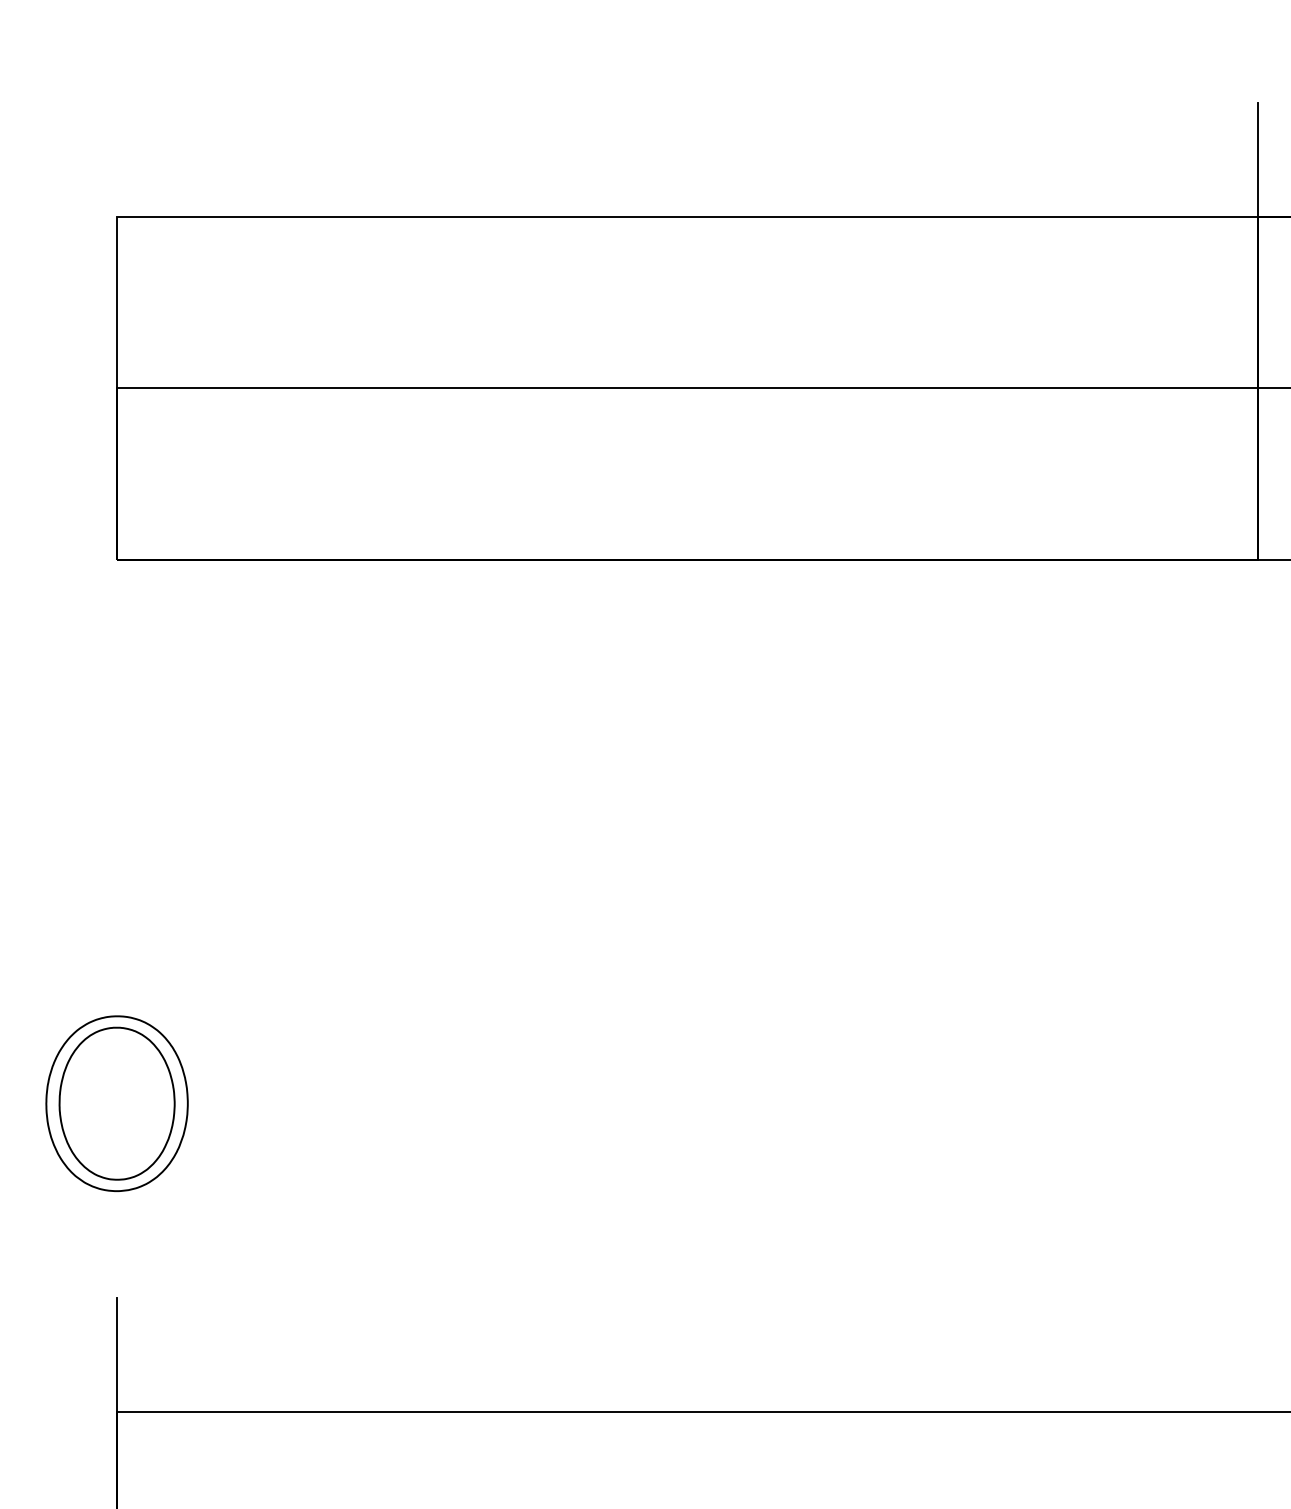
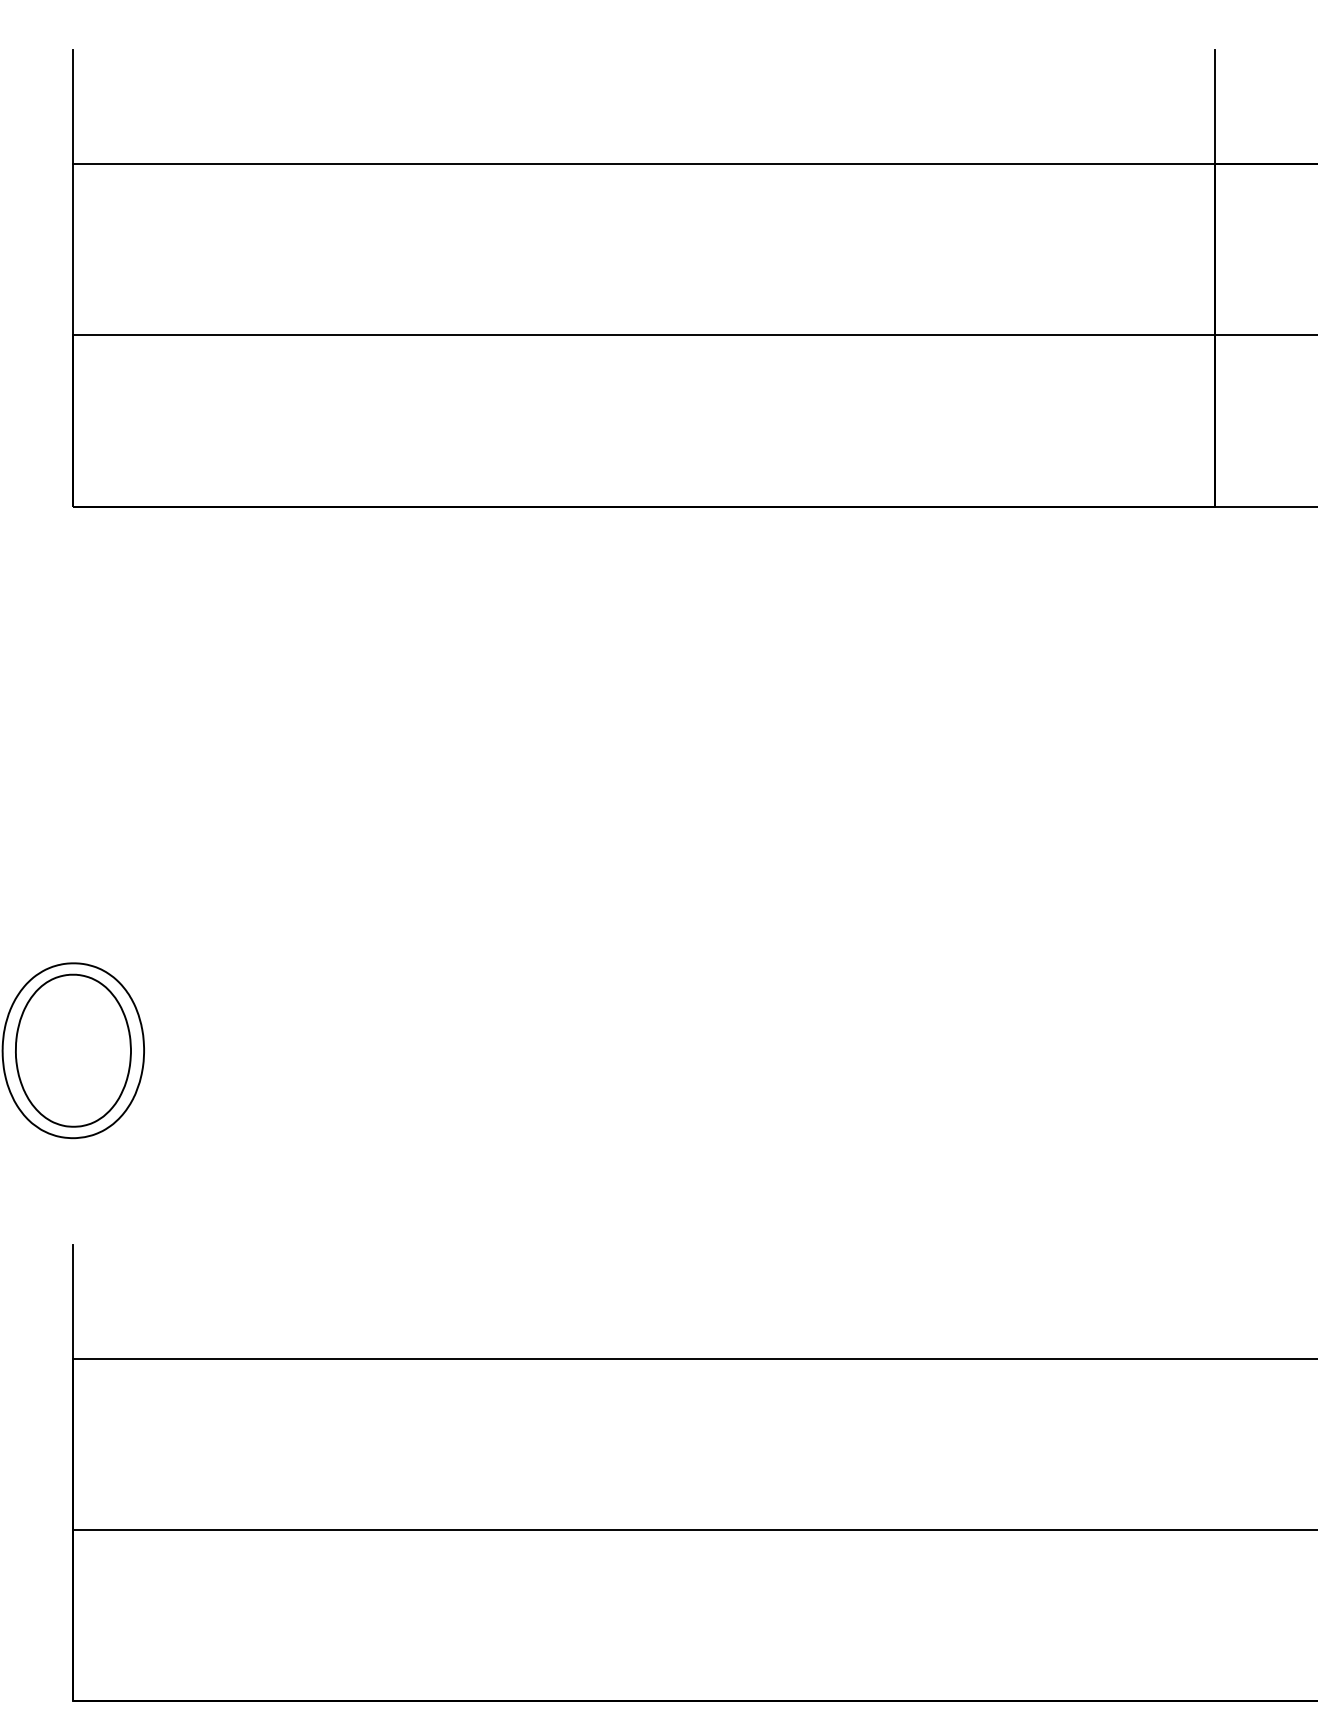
line: (117, 160) -> (73, 107), added

